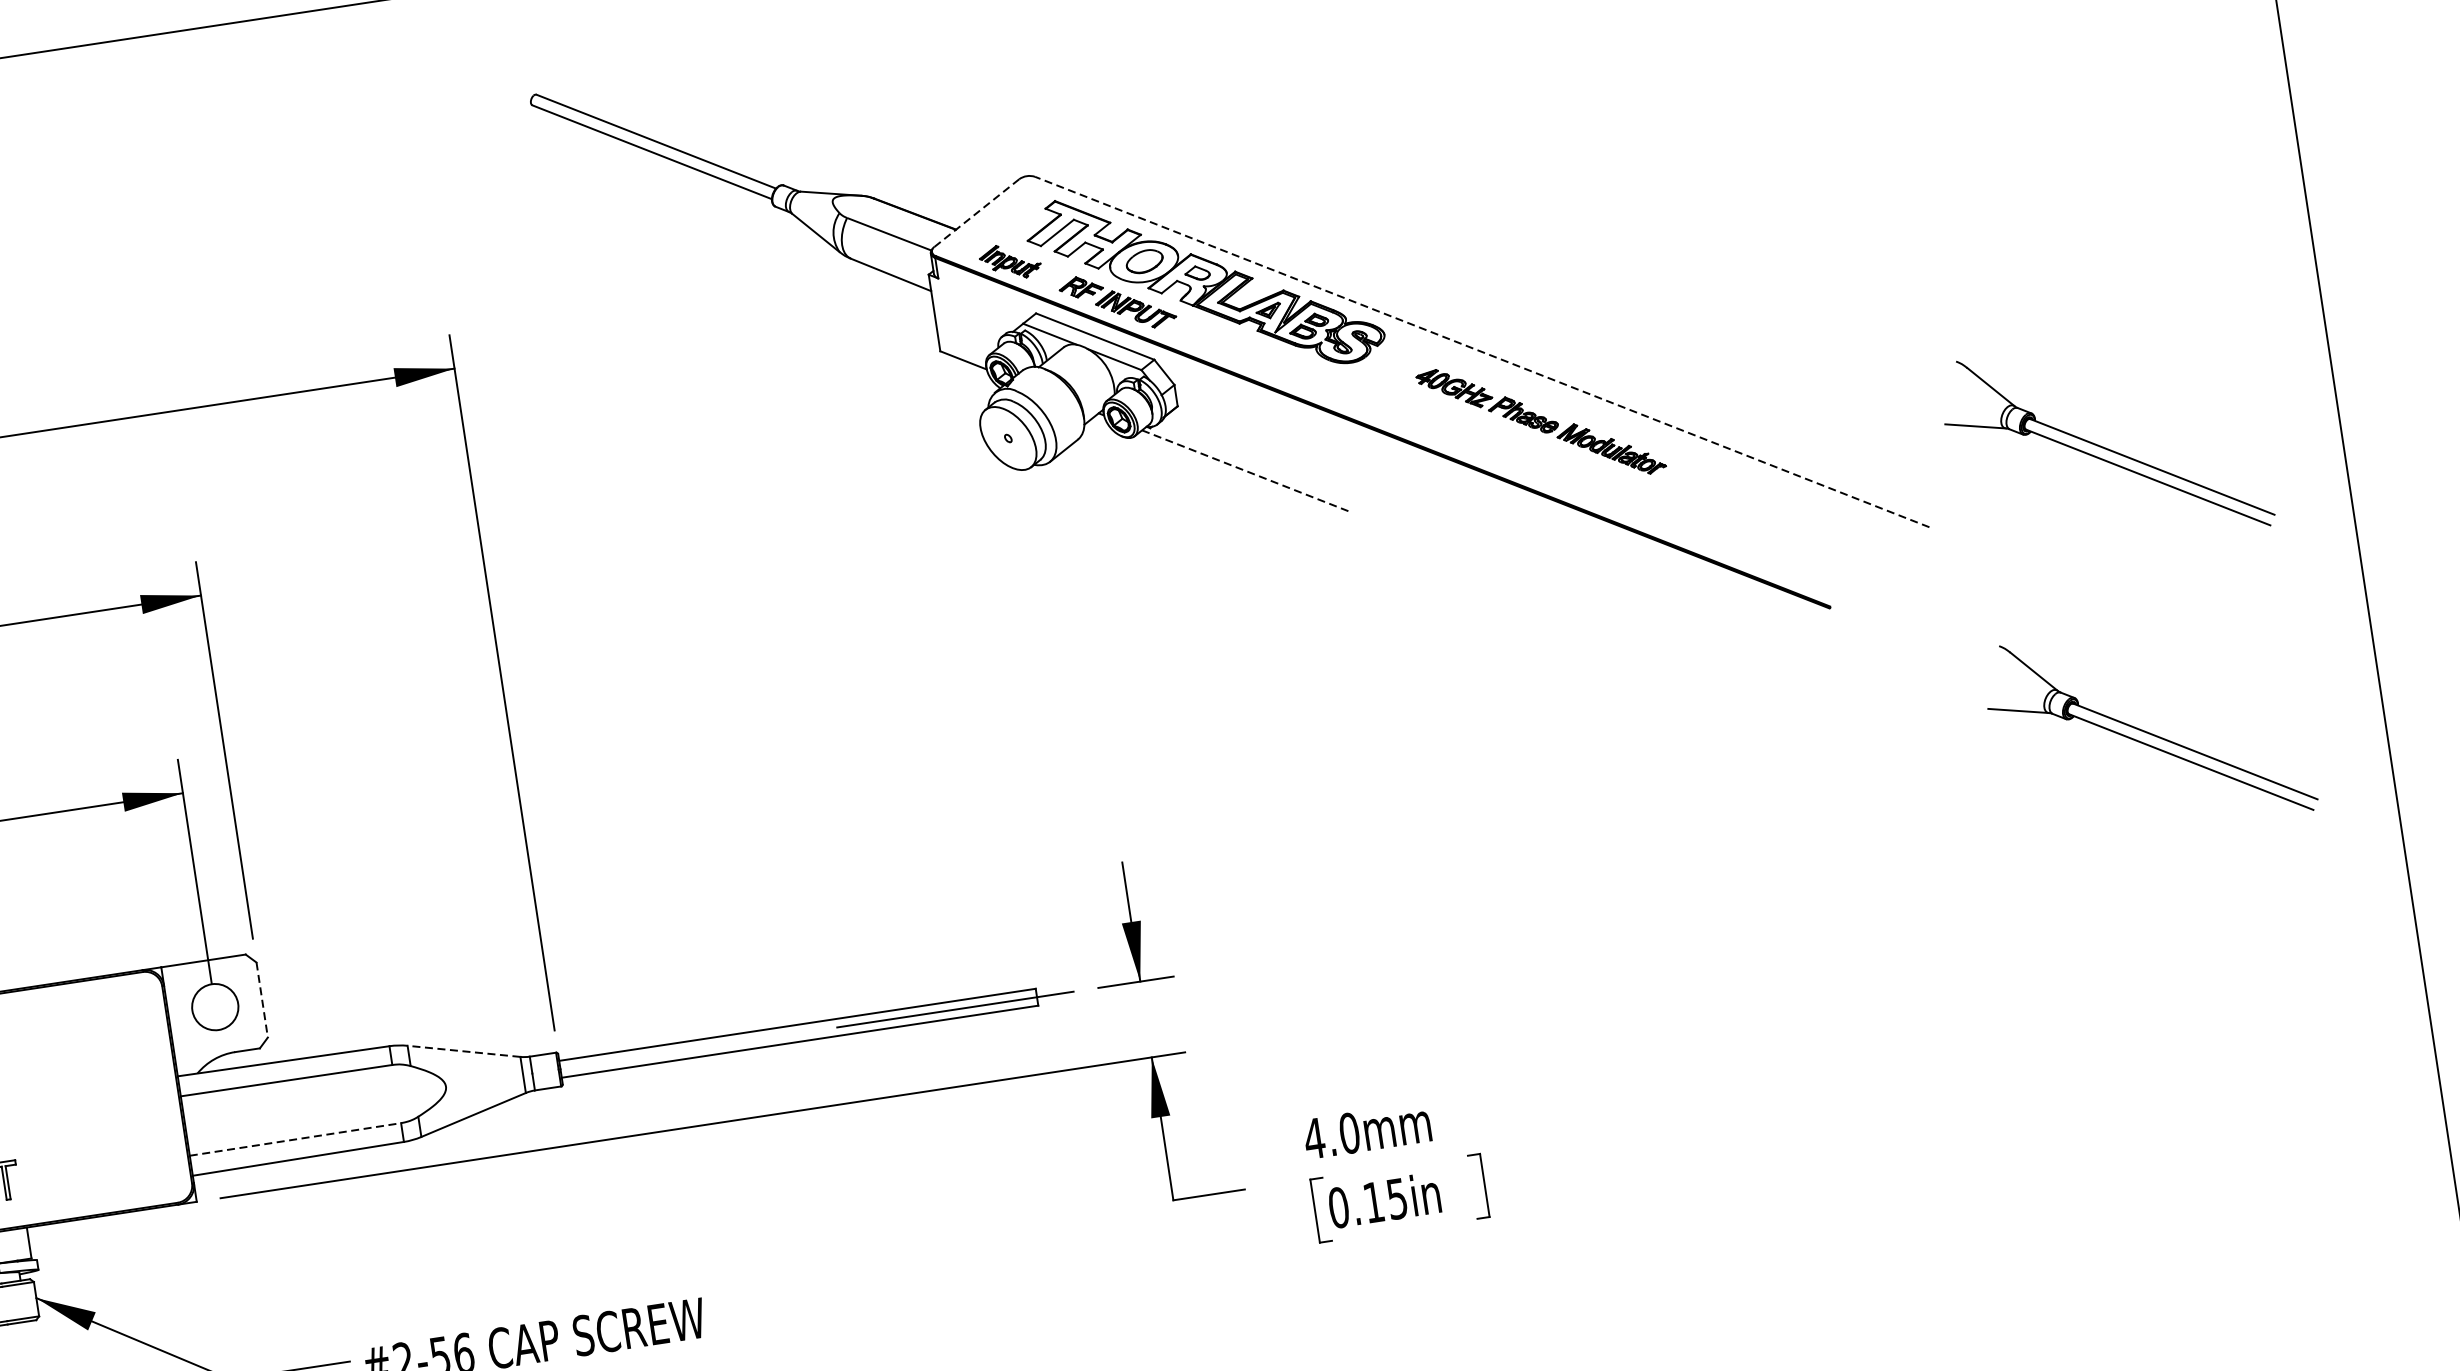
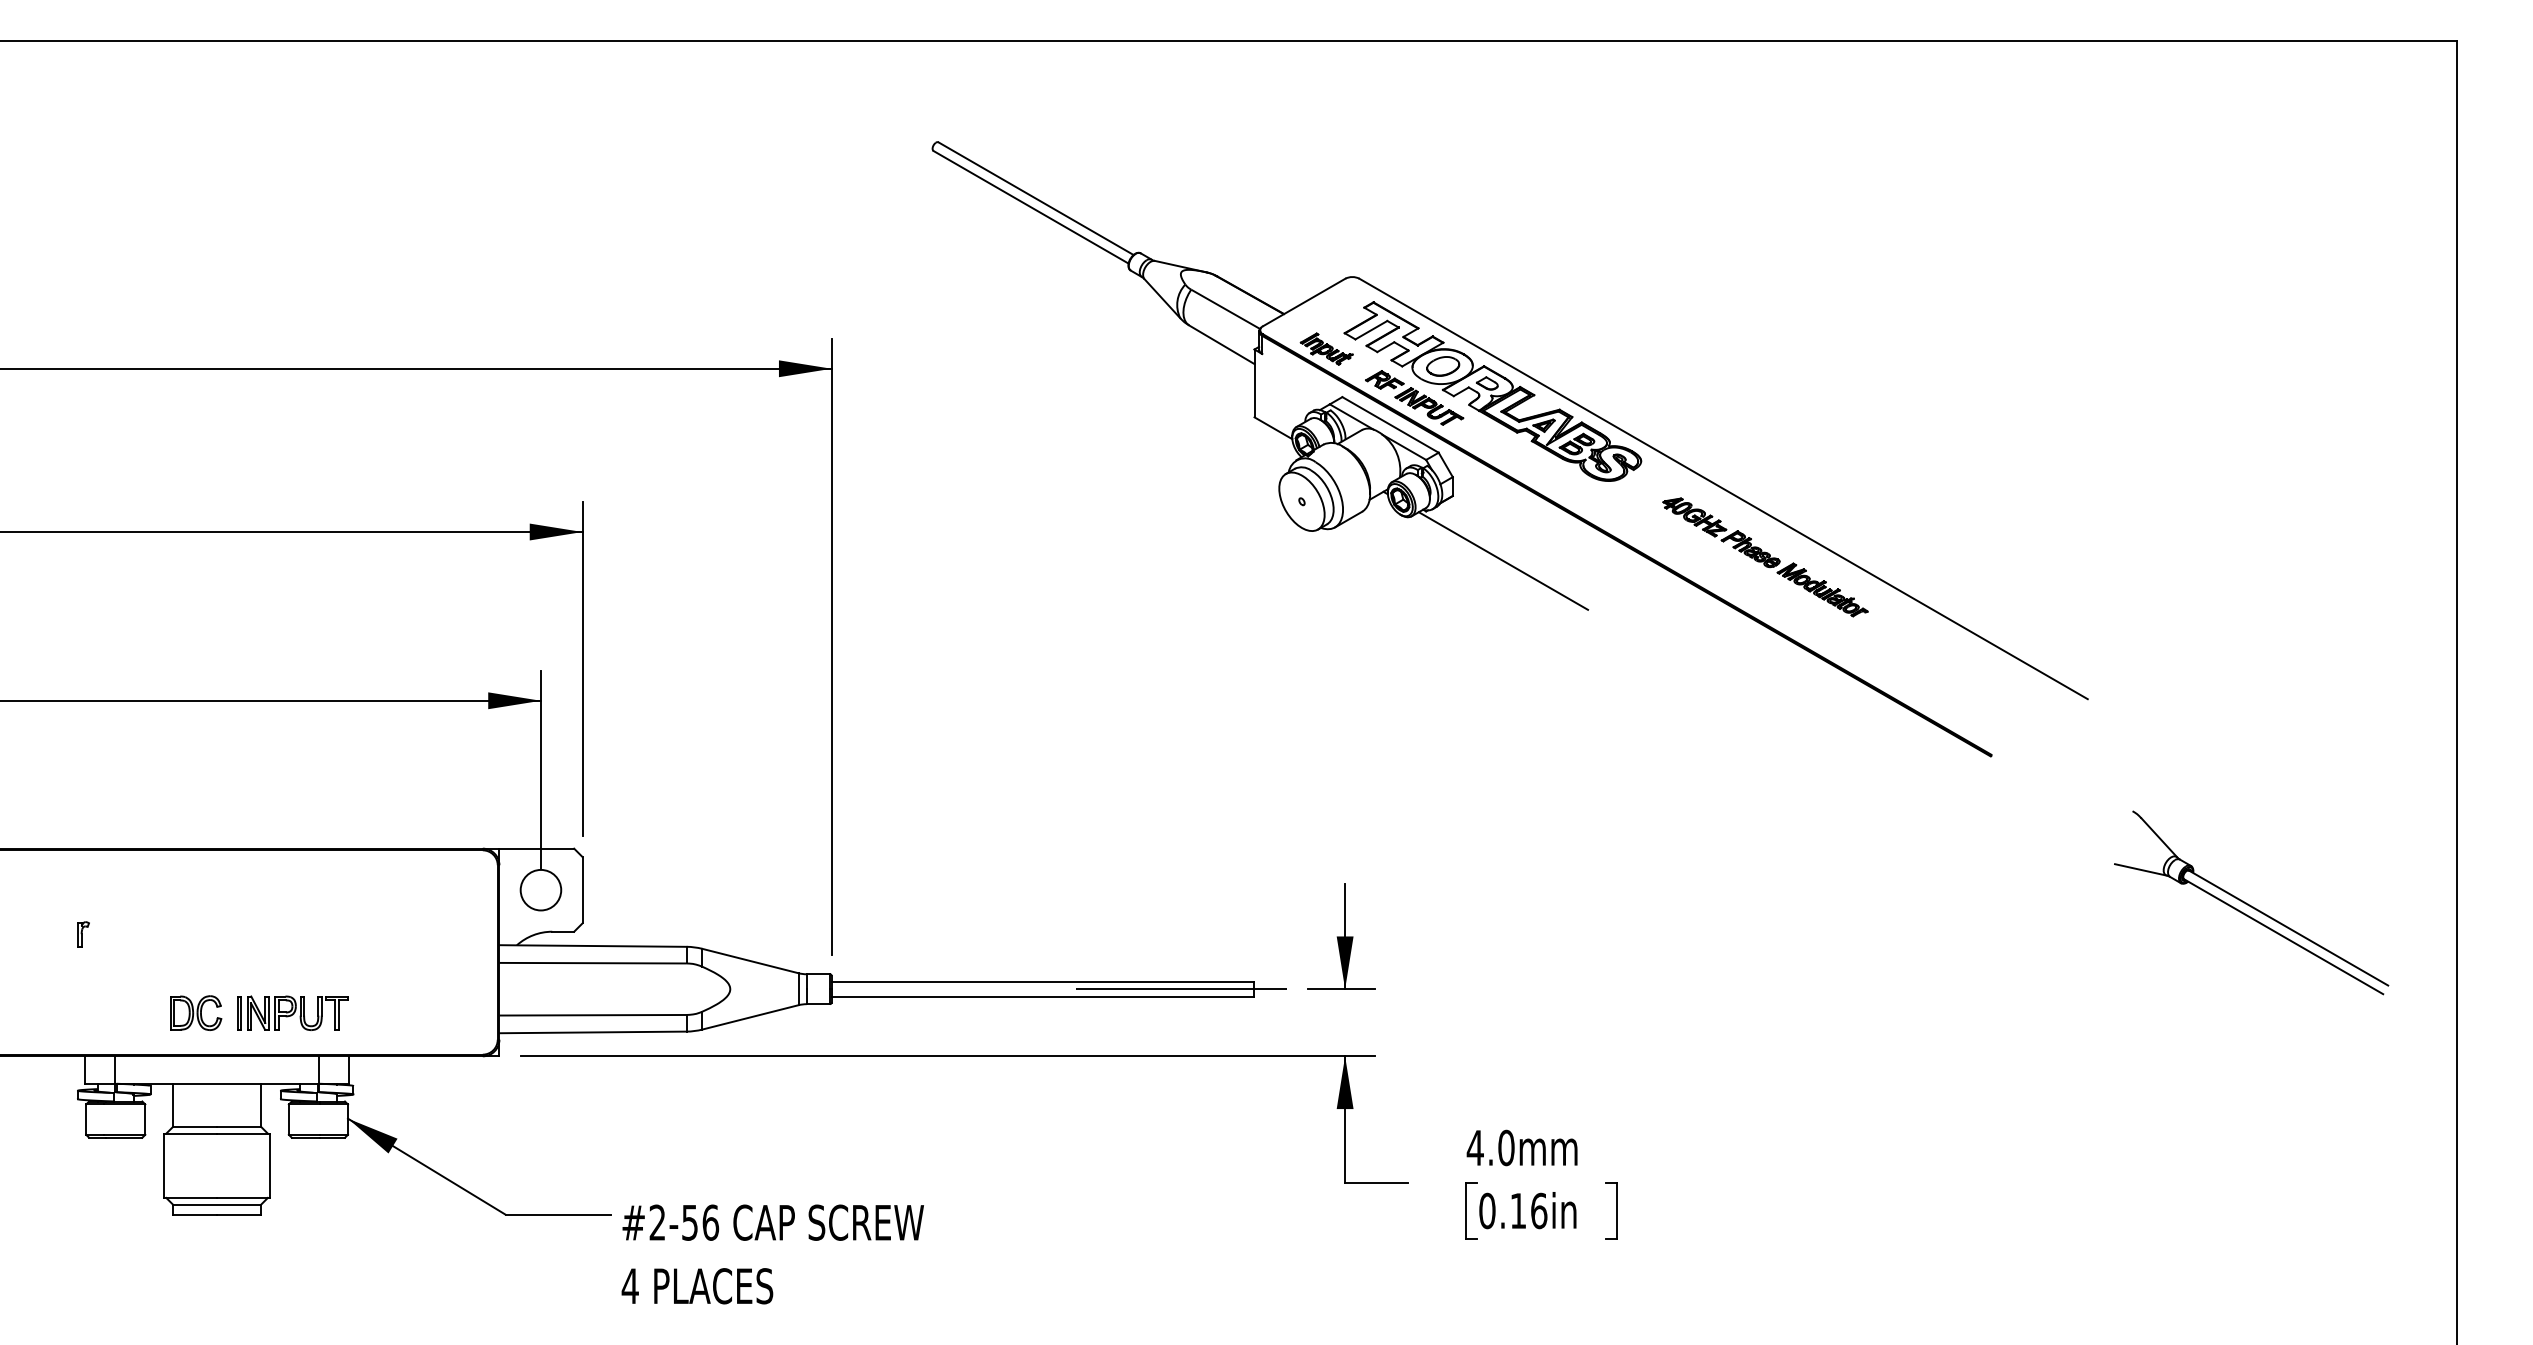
line: (976, 213) -> (1303, 302), dashed -> solid
line: (1482, 351) -> (1723, 488), dashed -> solid
part: (2105, 444) -> (2251, 650), removed
line: (1246, 471) -> (1503, 561), dashed -> solid
line: (262, 1000) -> (582, 890), dashed -> solid
line: (464, 1051) -> (750, 961), dashed -> solid
line: (294, 1139) -> (592, 1015), dashed -> solid
text: (1397, 1198) -> (1539, 1210), 0.15in -> 0.16in

